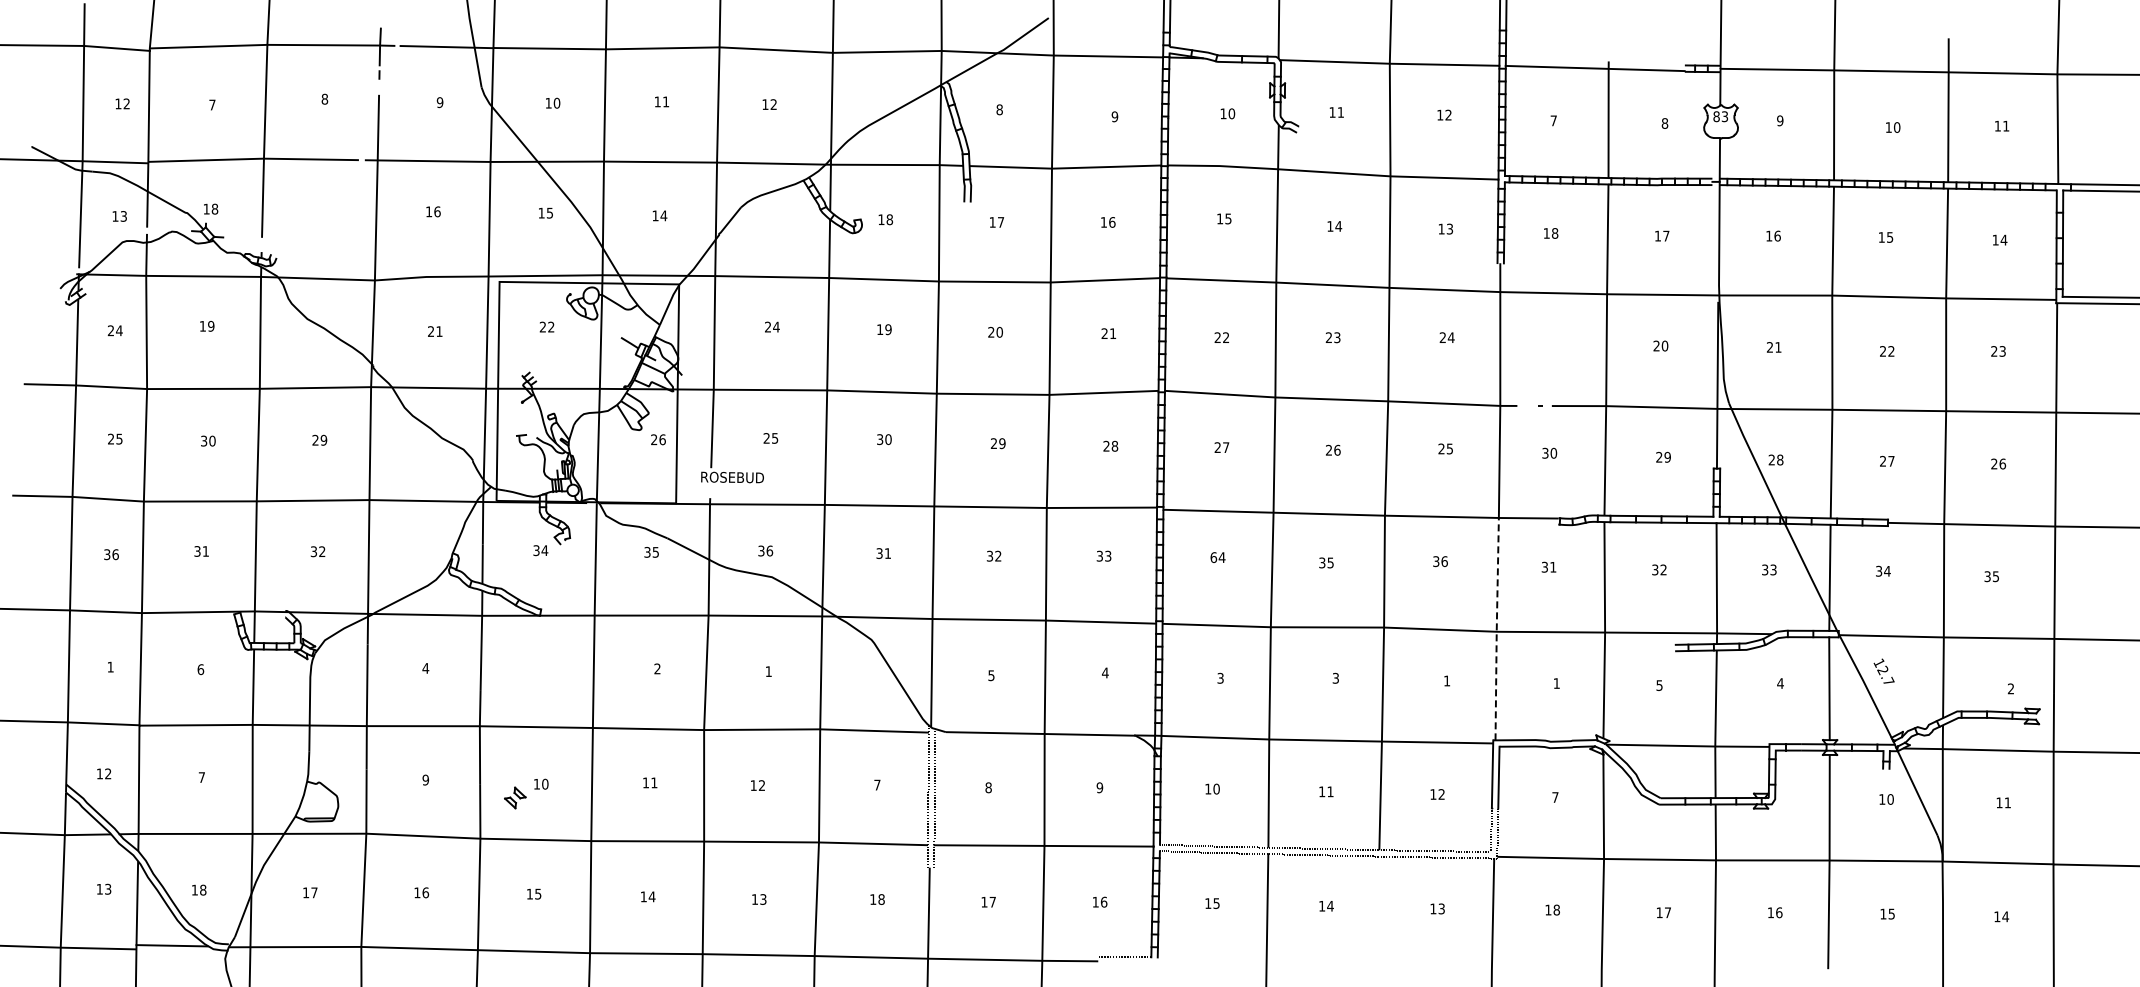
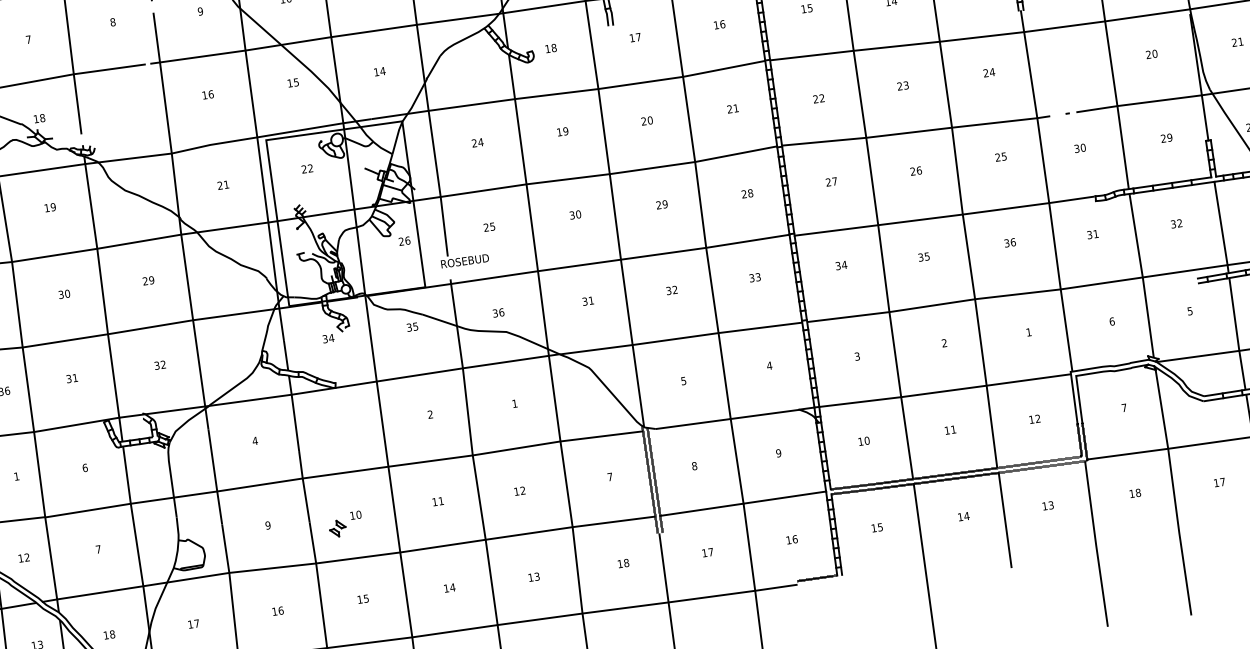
text: (1213, 557) -> (837, 266), 64 -> 34
line: (1496, 629) -> (1060, 287), dashed -> solid
text: (1335, 678) -> (944, 343), 3 -> 2
text: (1556, 683) -> (1111, 321), 1 -> 6
line: (1379, 918) -> (1005, 519), added

